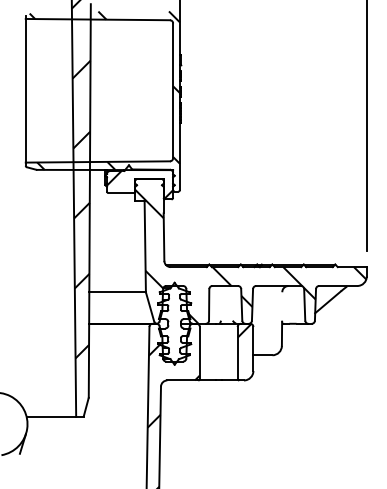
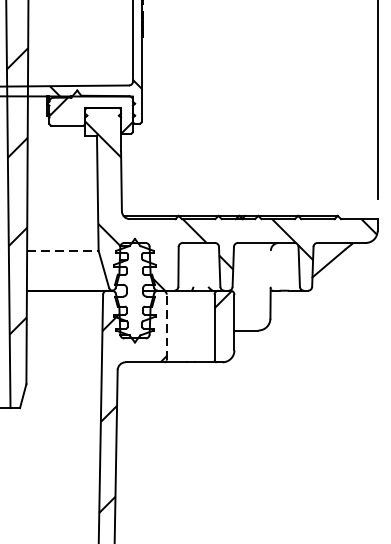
line: (118, 292) -> (63, 251), solid -> dashed
line: (199, 352) -> (166, 326), solid -> dashed

